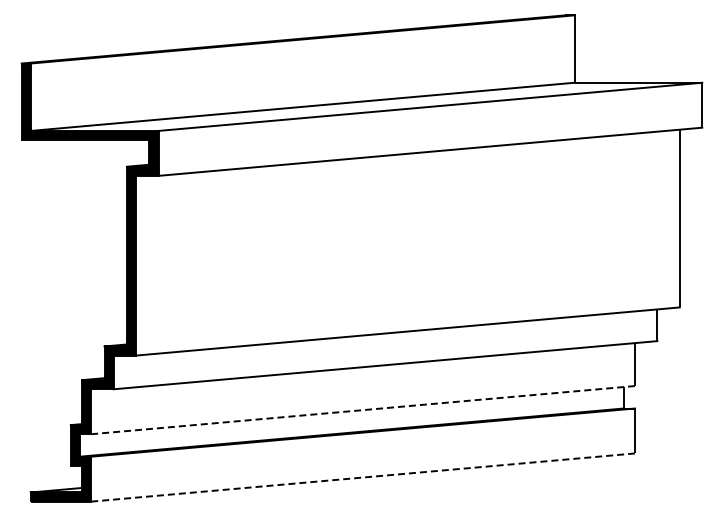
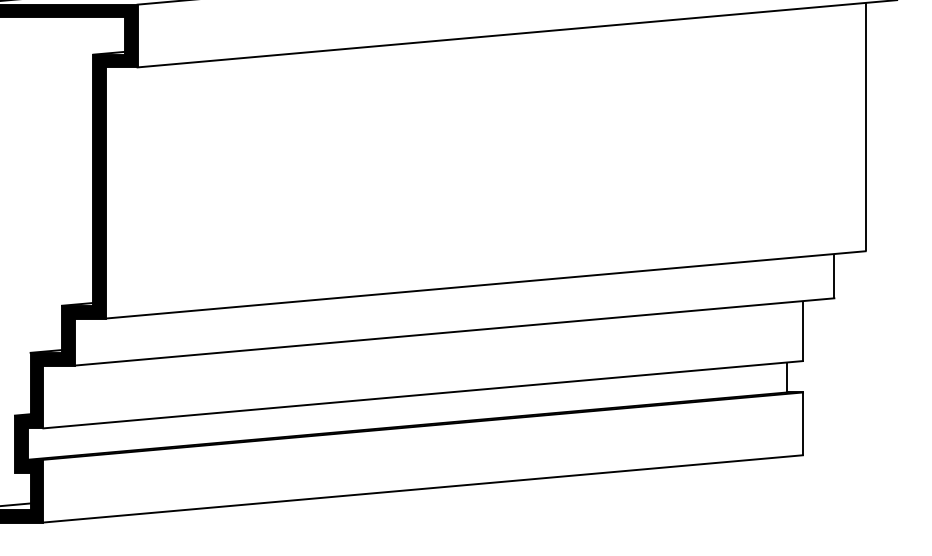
line: (363, 410) -> (423, 395), dashed -> solid
line: (363, 477) -> (423, 488), dashed -> solid

